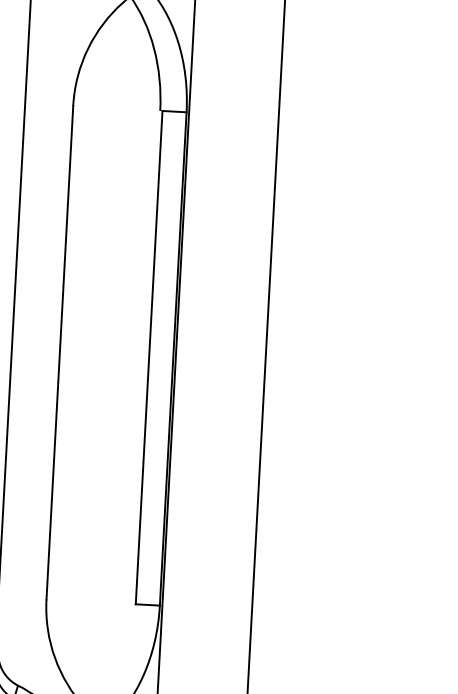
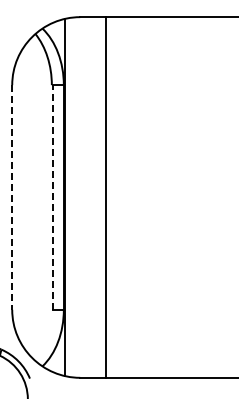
line: (60, 352) -> (12, 197), solid -> dashed
line: (148, 357) -> (52, 197), solid -> dashed

